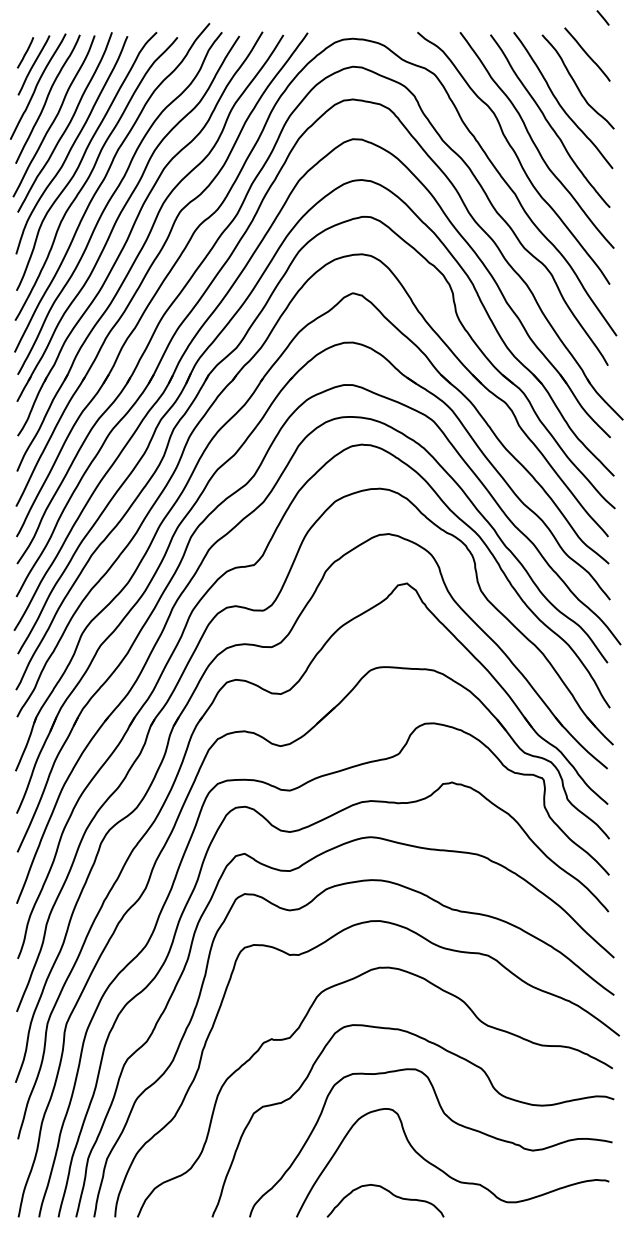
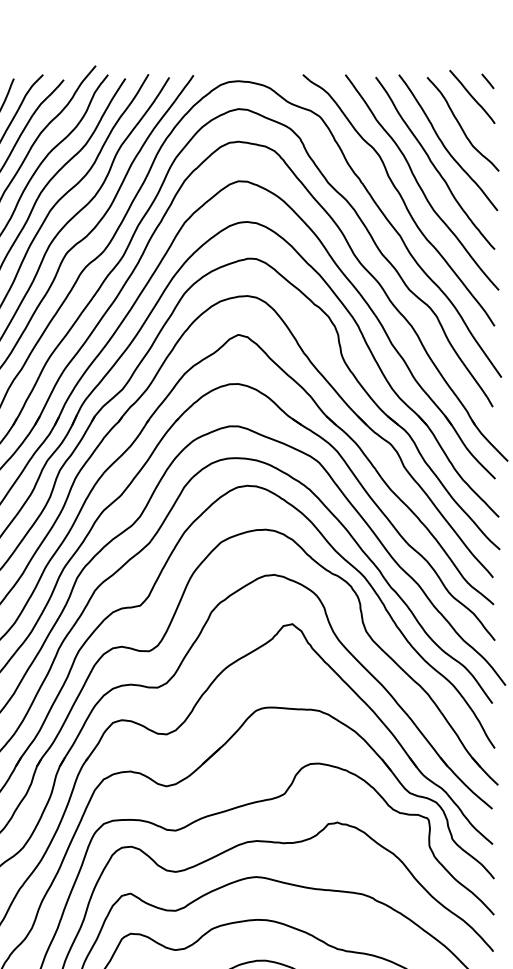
line: (602, 17) -> (487, 80), moved

